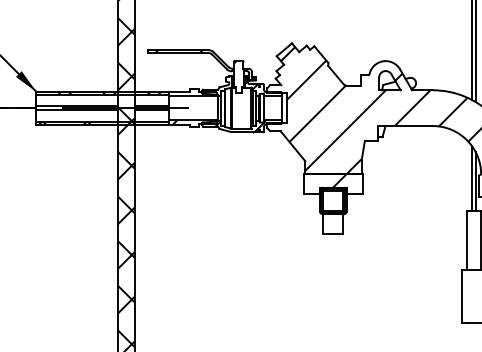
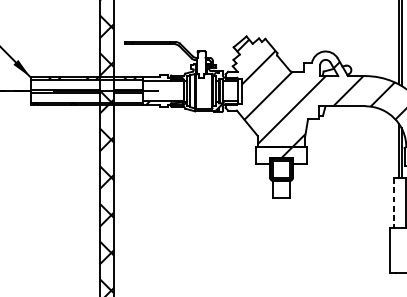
line: (466, 240) -> (393, 202), solid -> dashed

